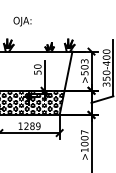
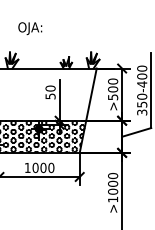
text: (85, 61) -> (113, 81), >503 -> >500
text: (32, 125) -> (43, 167), 1289 -> 1000
text: (85, 132) -> (113, 176), >1007 -> >1000

